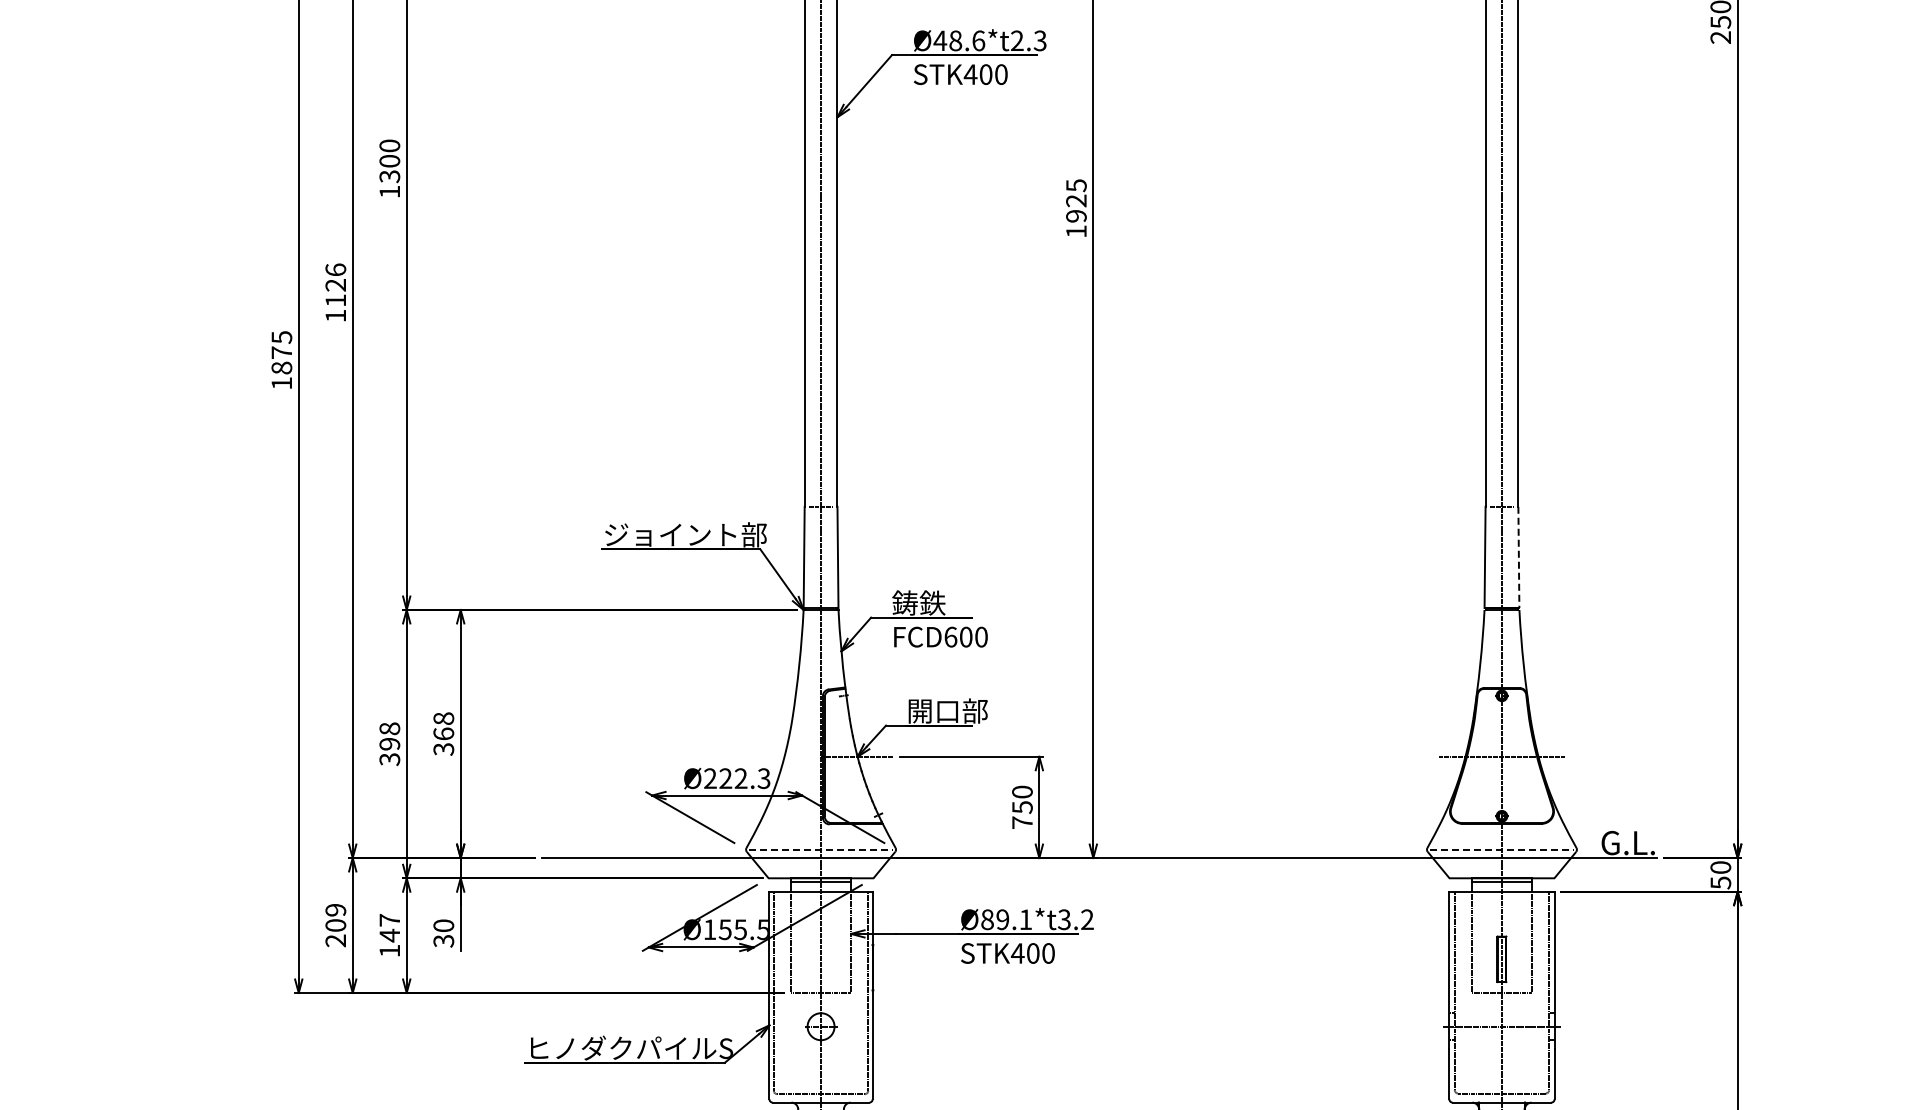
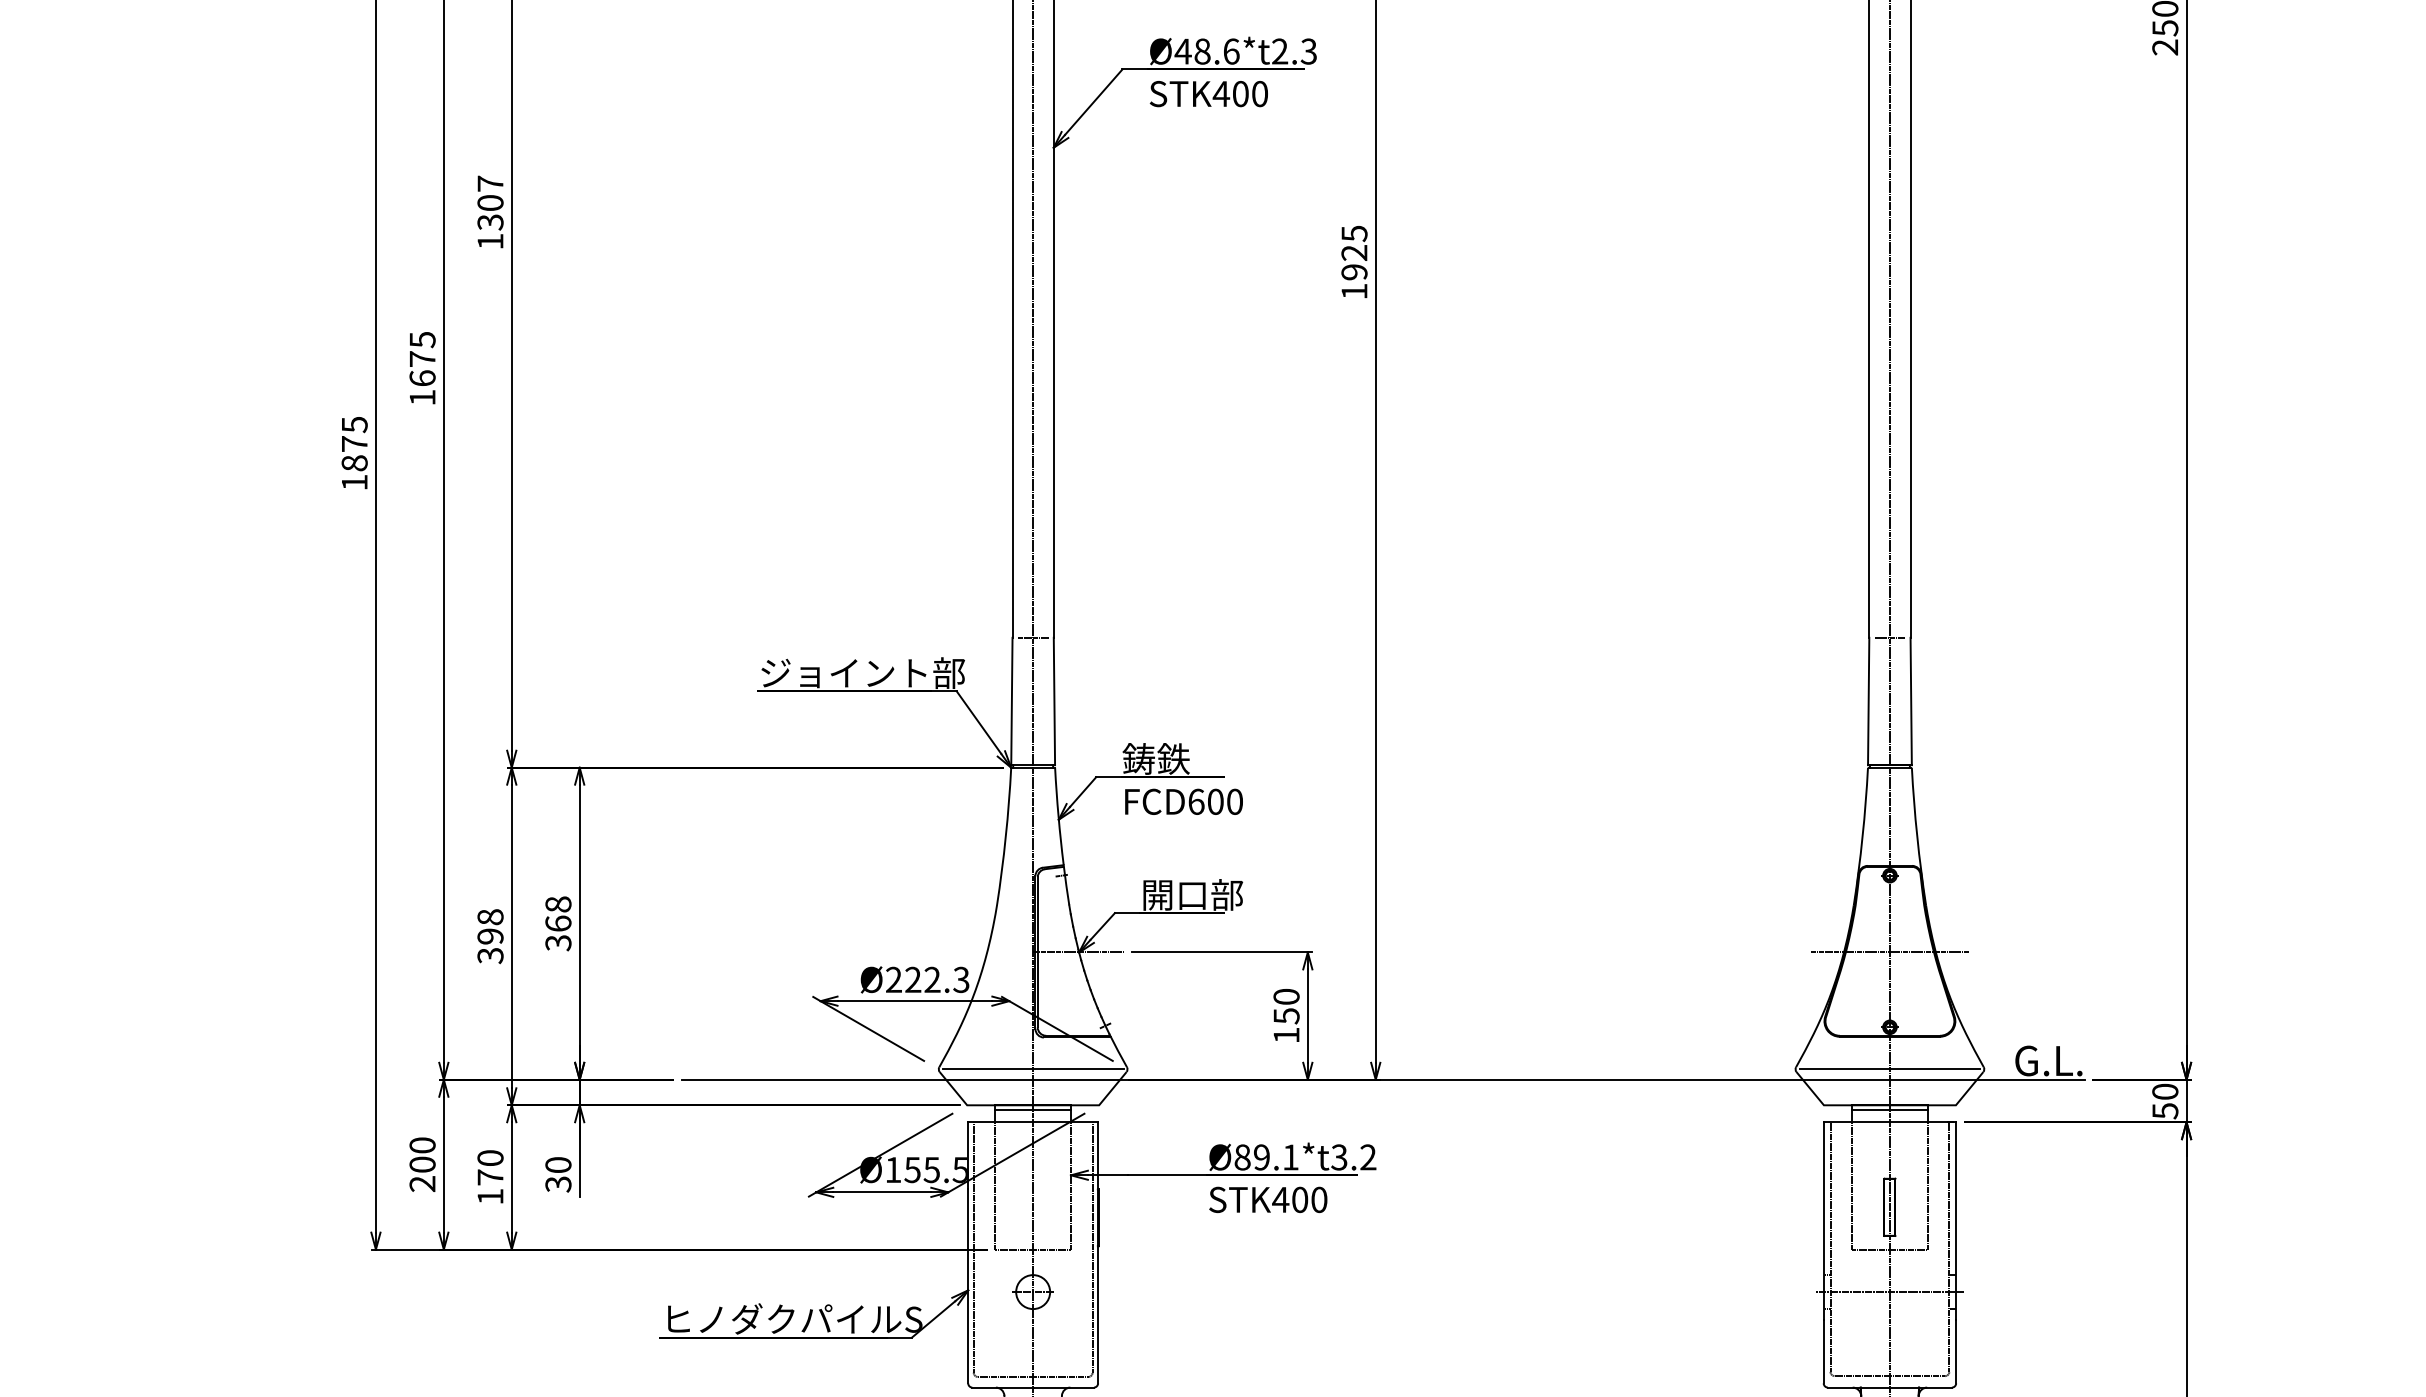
text: (389, 145) -> (490, 183), 1300 -> 1307
text: (335, 284) -> (422, 358), 1126 -> 1675
line: (1518, 557) -> (1910, 701), dashed -> solid
text: (1022, 822) -> (1286, 1035), 750 -> 150
line: (821, 849) -> (1033, 1069), dashed -> solid
line: (1501, 849) -> (1889, 1069), dashed -> solid
text: (335, 909) -> (422, 1144), 209 -> 200
text: (389, 928) -> (490, 1168), 147 -> 170

